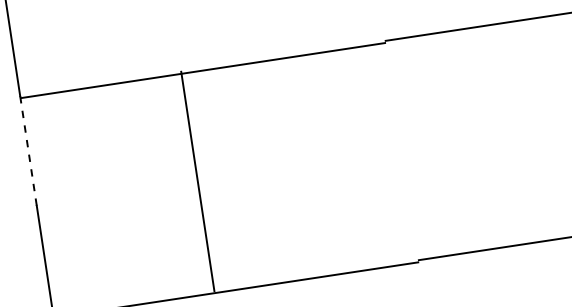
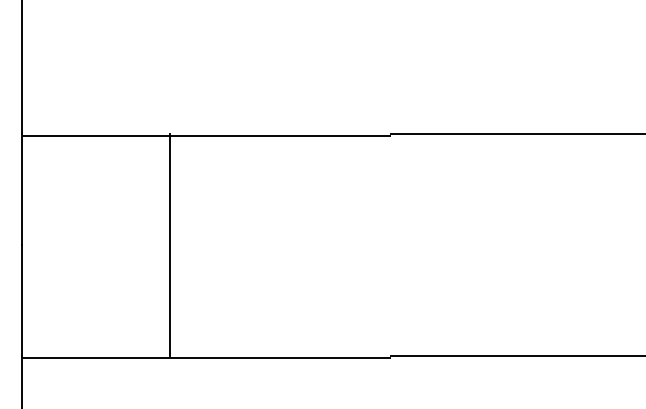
line: (28, 150) -> (21, 189), dashed -> solid
line: (197, 180) -> (169, 244), moved

